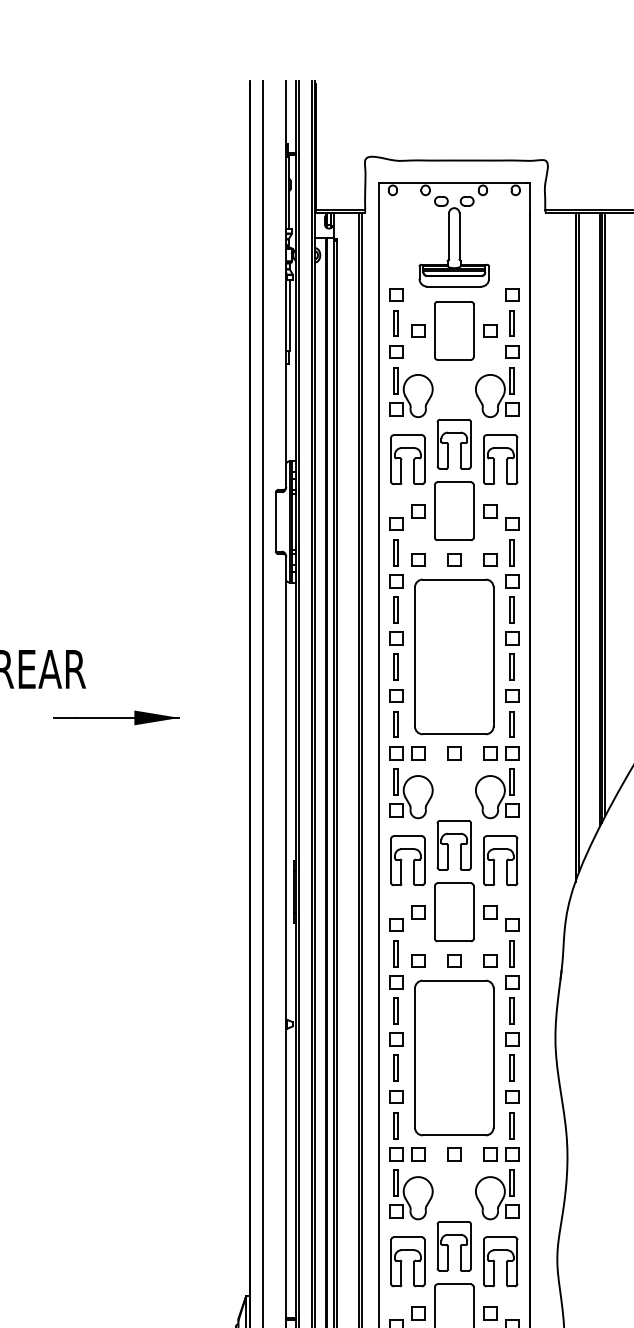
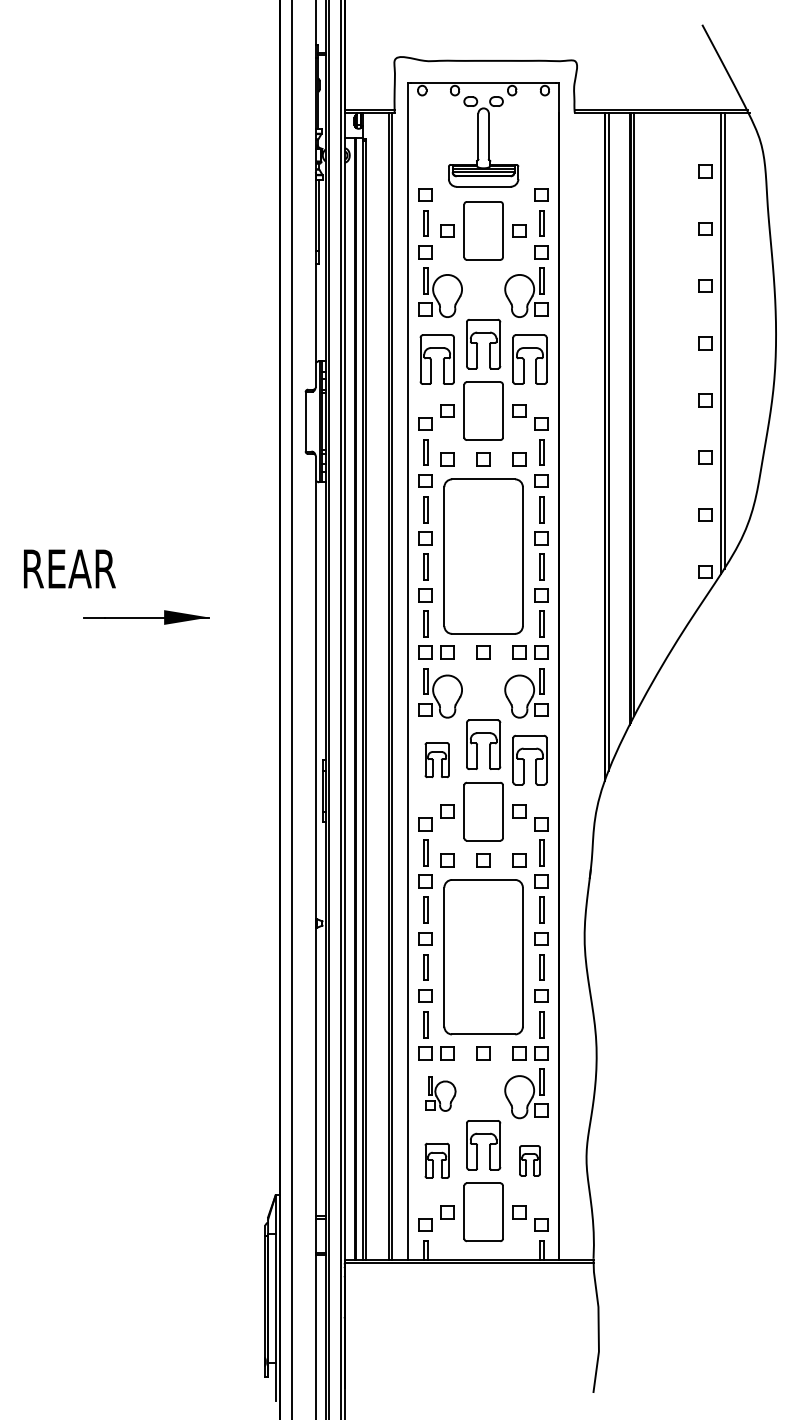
part: (407, 860) -> (436, 759), size x0.7
part: (411, 1194) -> (440, 1093), size x0.7
part: (407, 1261) -> (436, 1160), size x0.7
part: (500, 1261) -> (529, 1160), size x0.6

